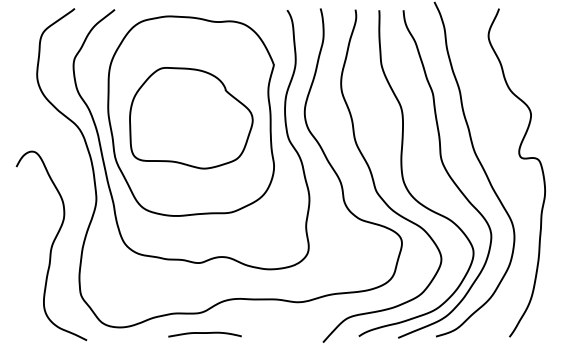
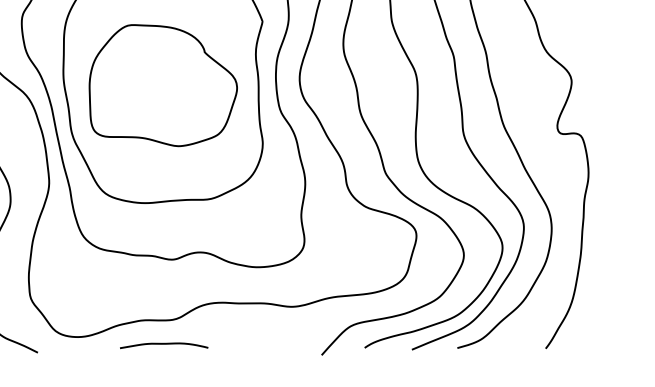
curve: (204, 333) -> (163, 344), moved

